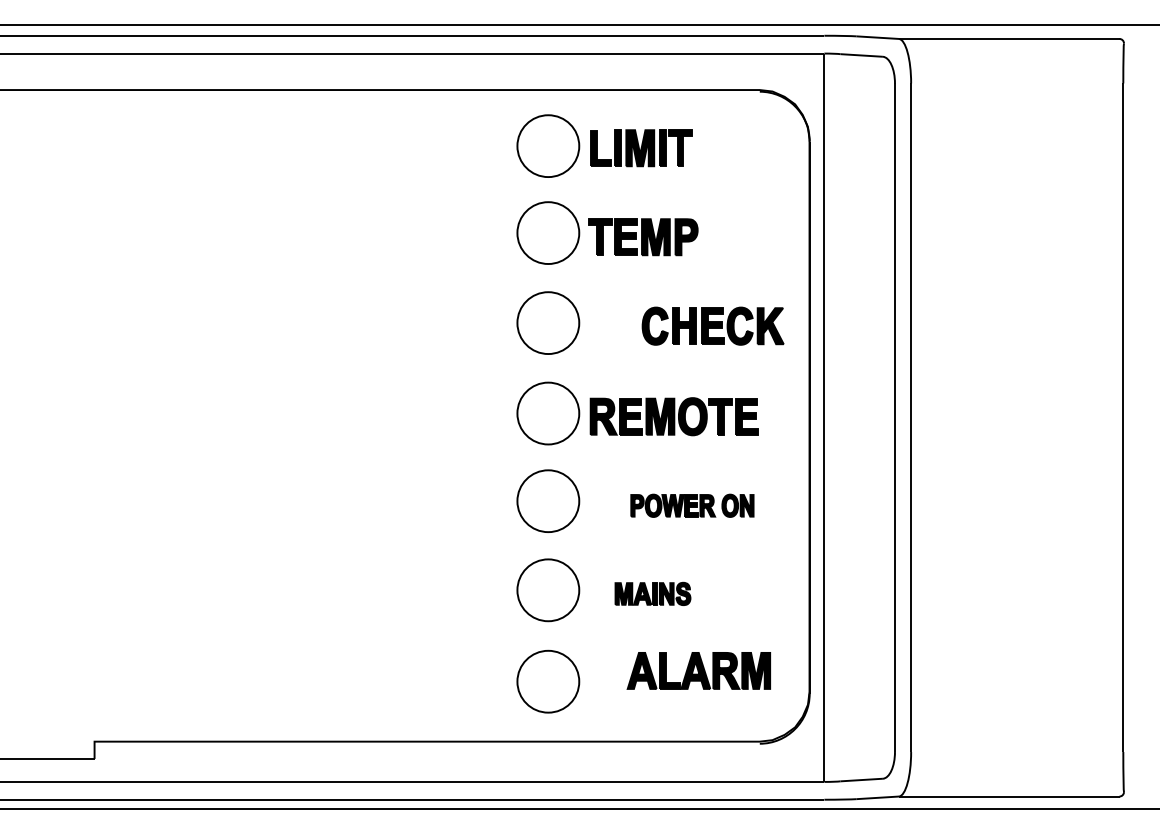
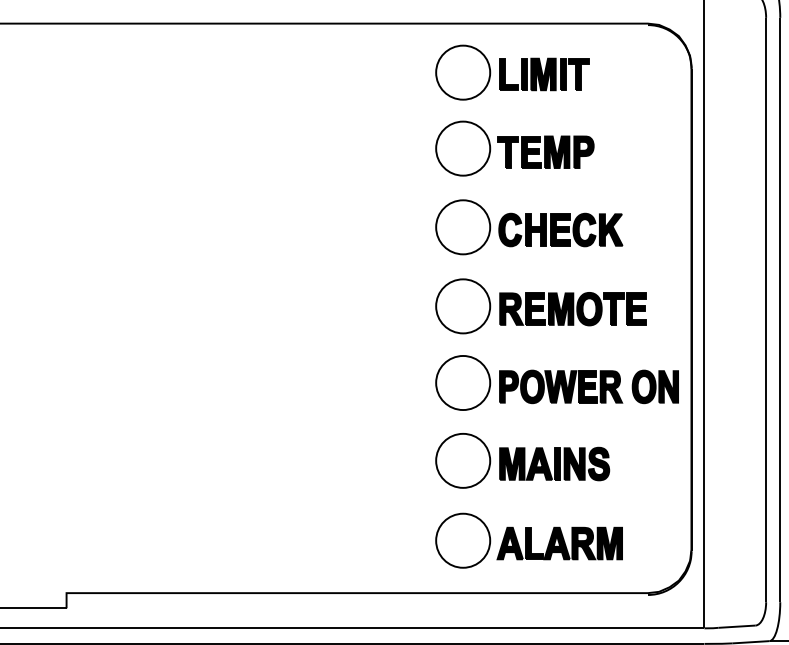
part: (712, 325) -> (560, 229), moved
part: (692, 505) -> (589, 386), size x1.67
part: (652, 593) -> (554, 463), size x1.67
part: (698, 670) -> (559, 543), moved

